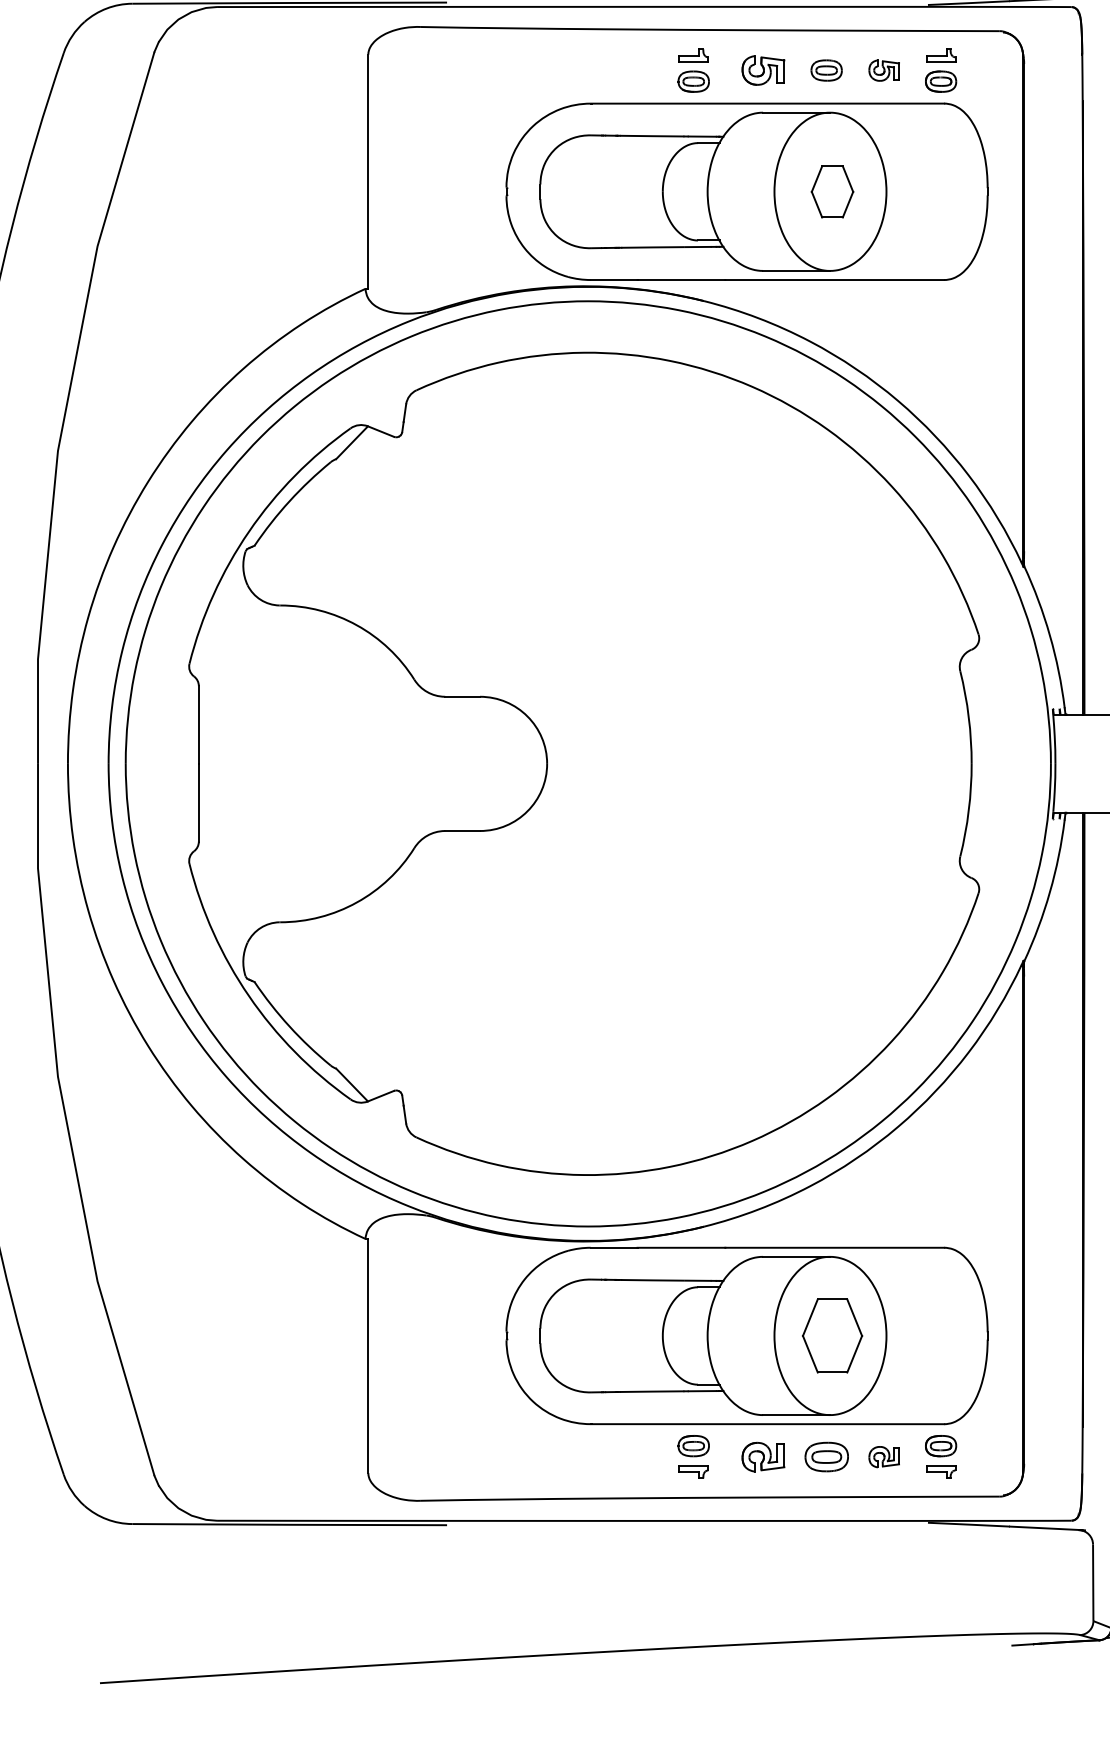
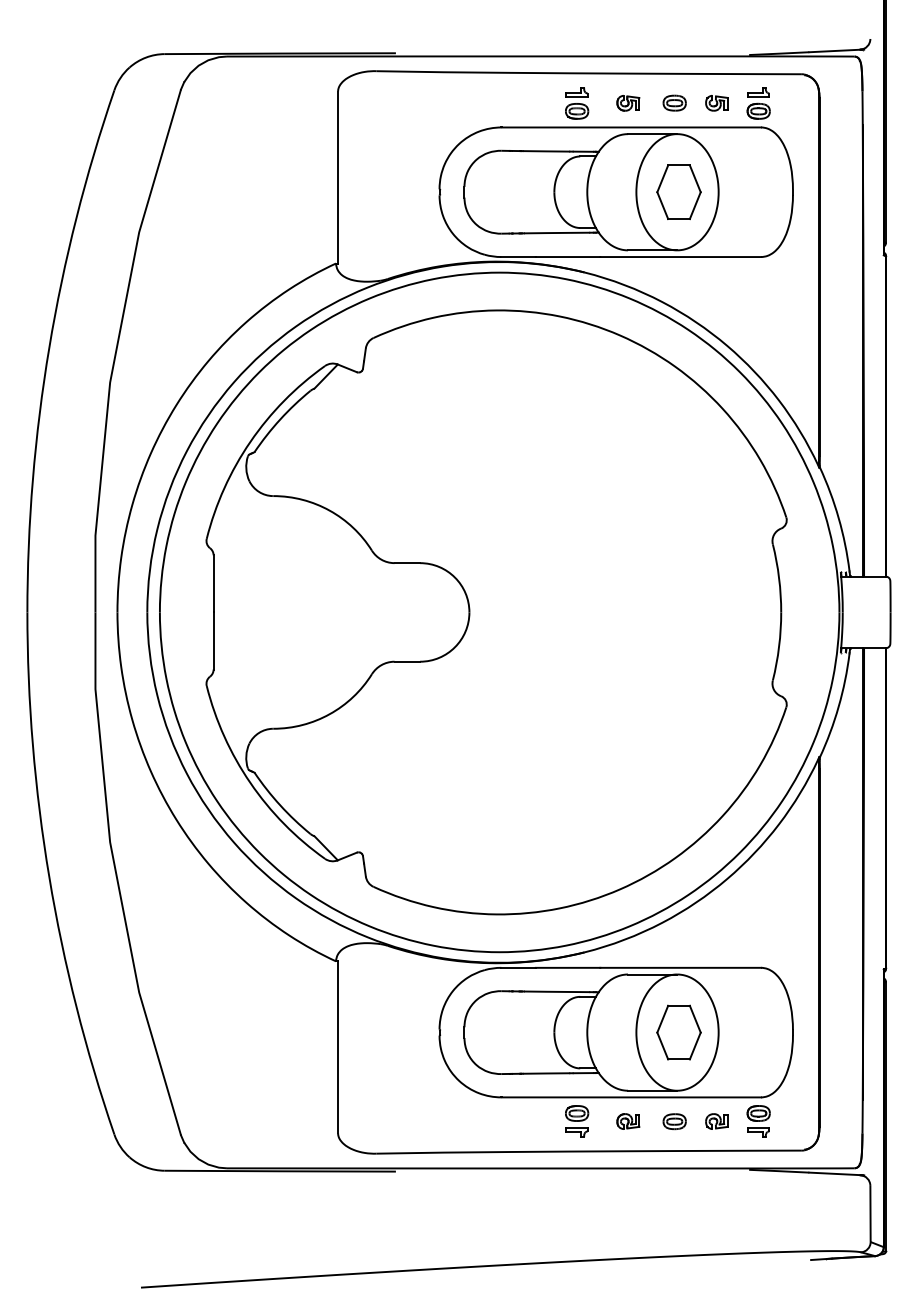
part: (763, 70) -> (628, 103), size x0.71
part: (831, 192) -> (678, 192), size x1.43
part: (763, 1456) -> (628, 1121), size x0.71
part: (826, 1456) -> (674, 1121), size x0.71

